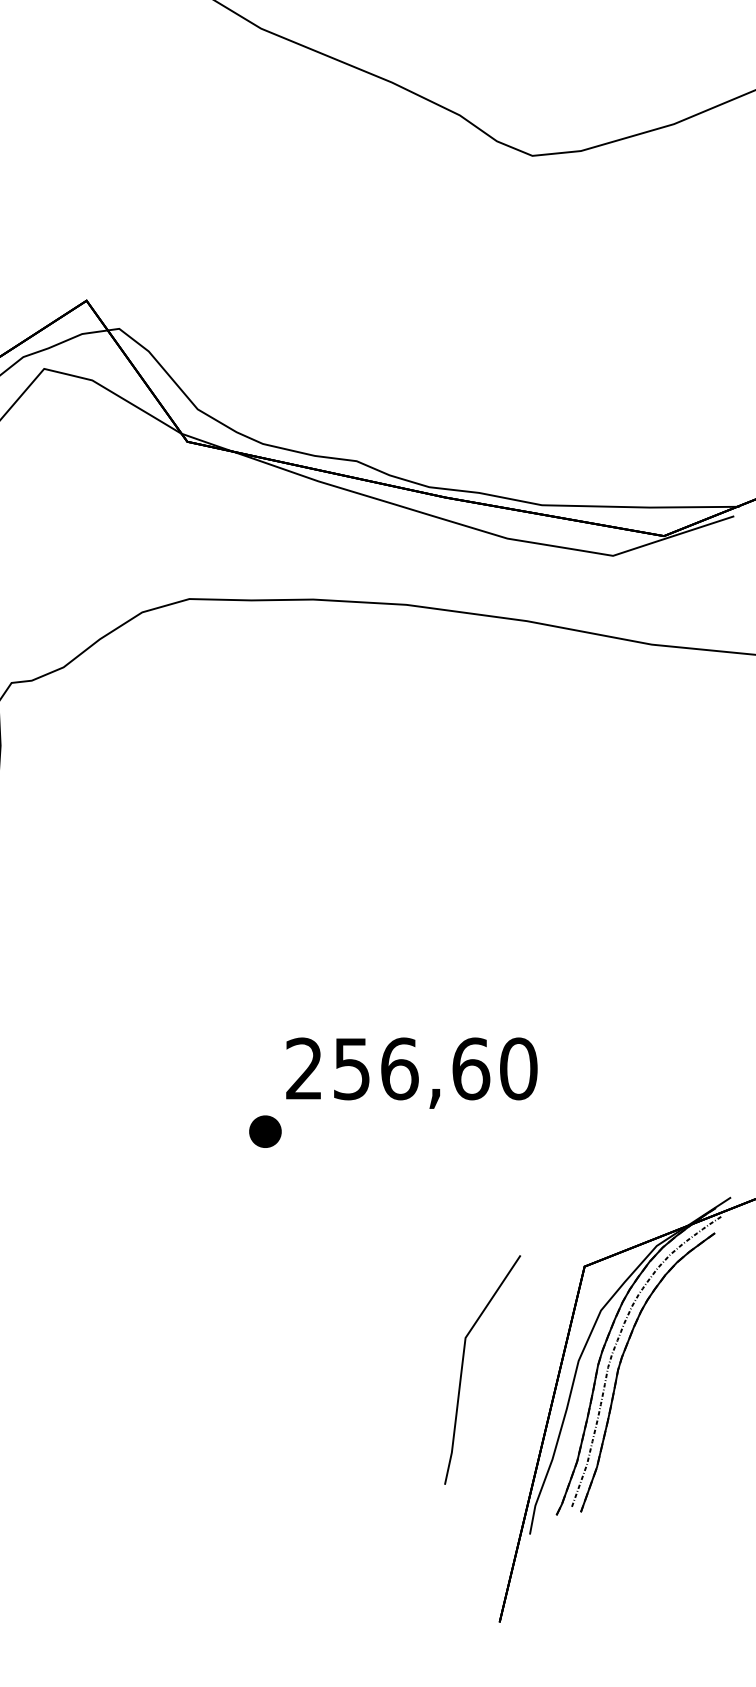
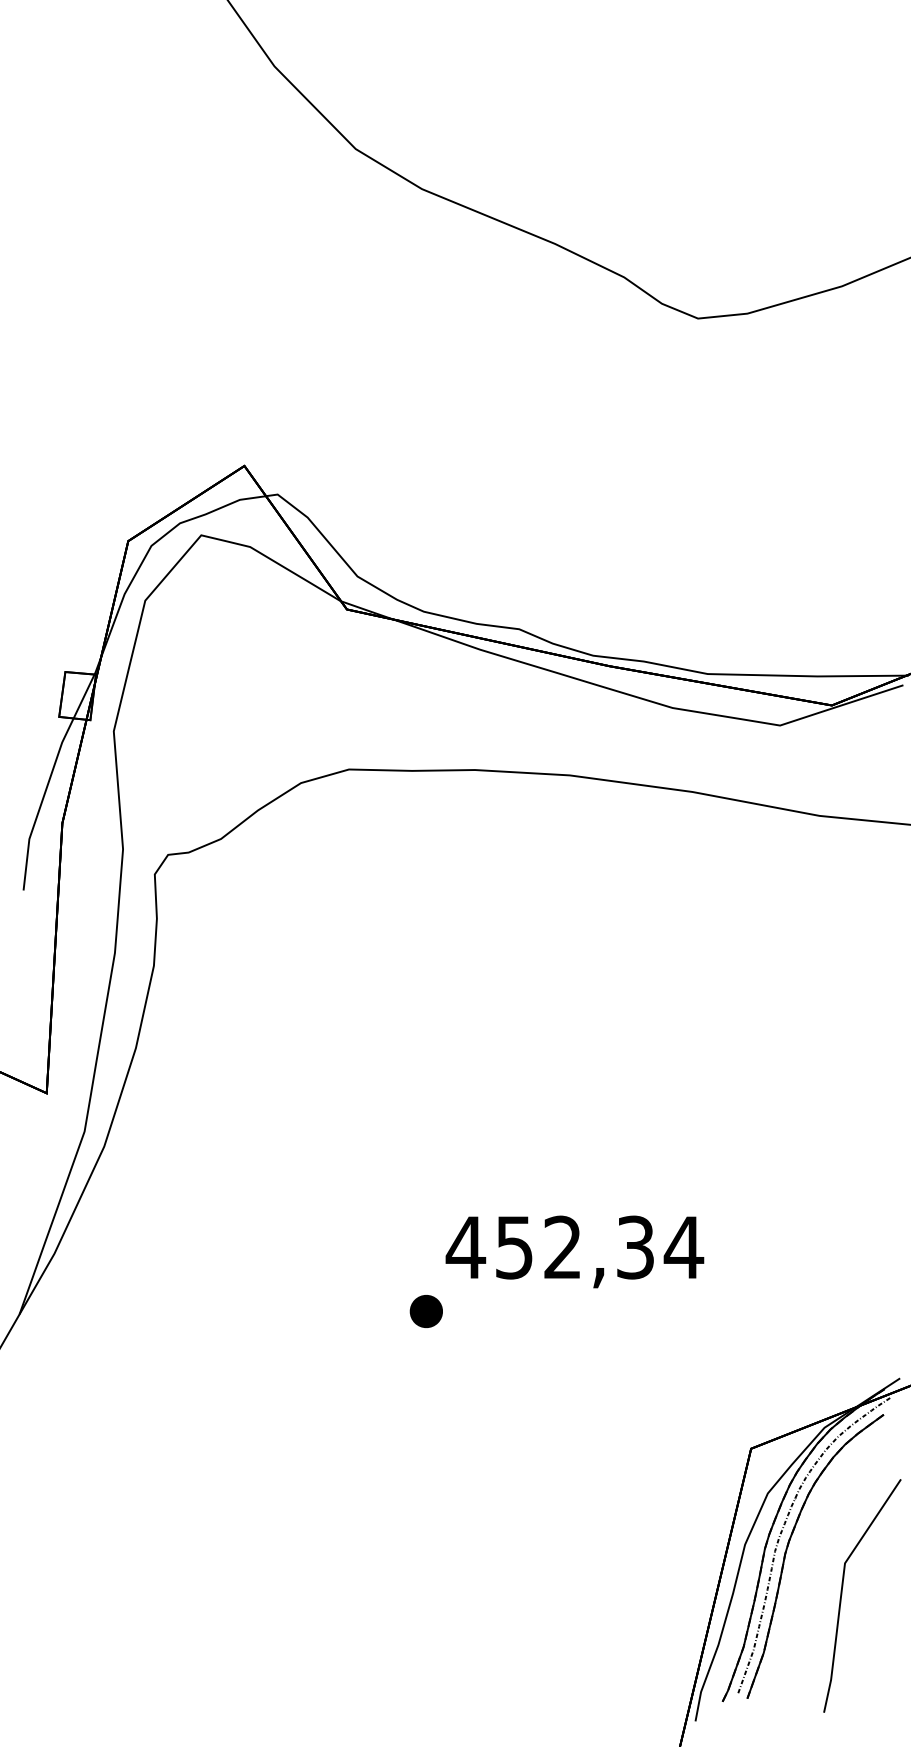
text: (411, 1068) -> (574, 1247), 256,60 -> 452,34
curve: (463, 1369) -> (842, 1595), moved

